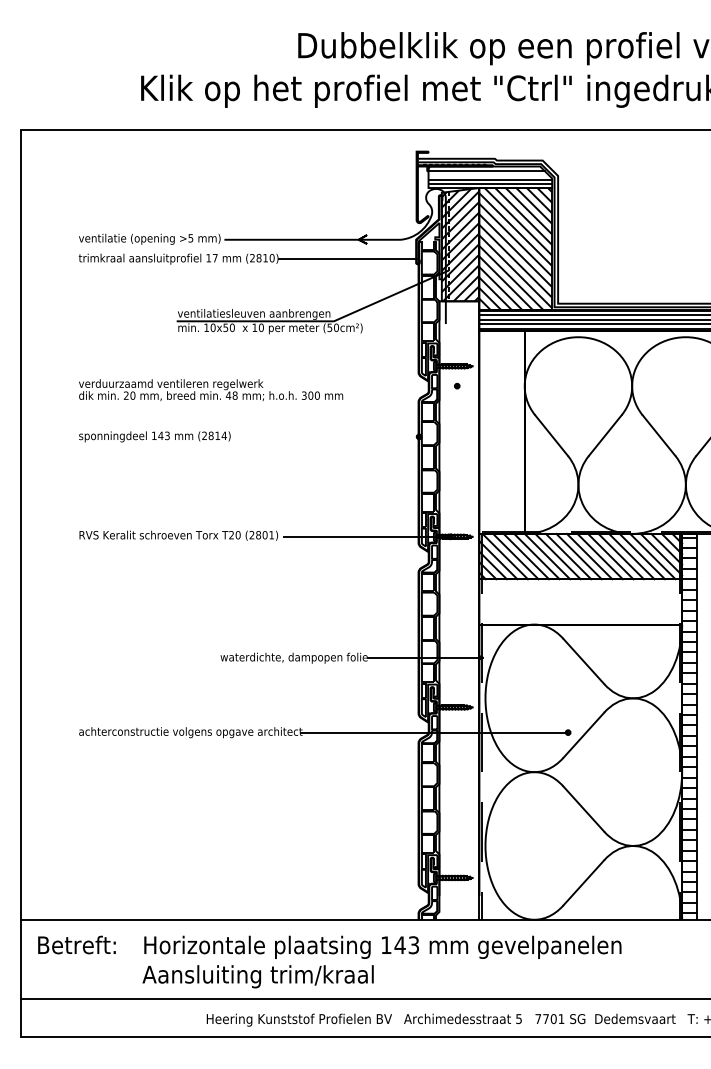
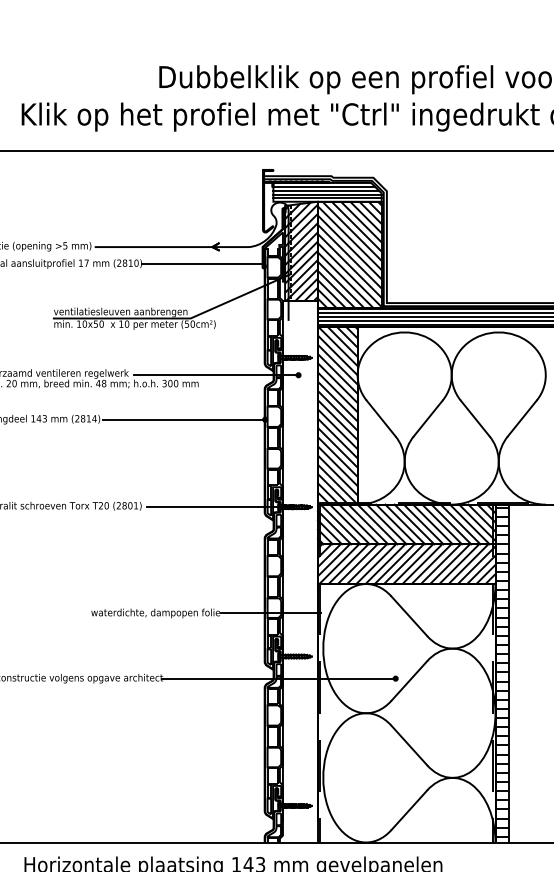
line: (488, 175) -> (325, 190), added
line: (363, 386) -> (216, 375), added
hatch: (501, 432) -> (337, 415), added
line: (326, 436) -> (184, 419), added
hatch: (580, 601) -> (406, 563), added

